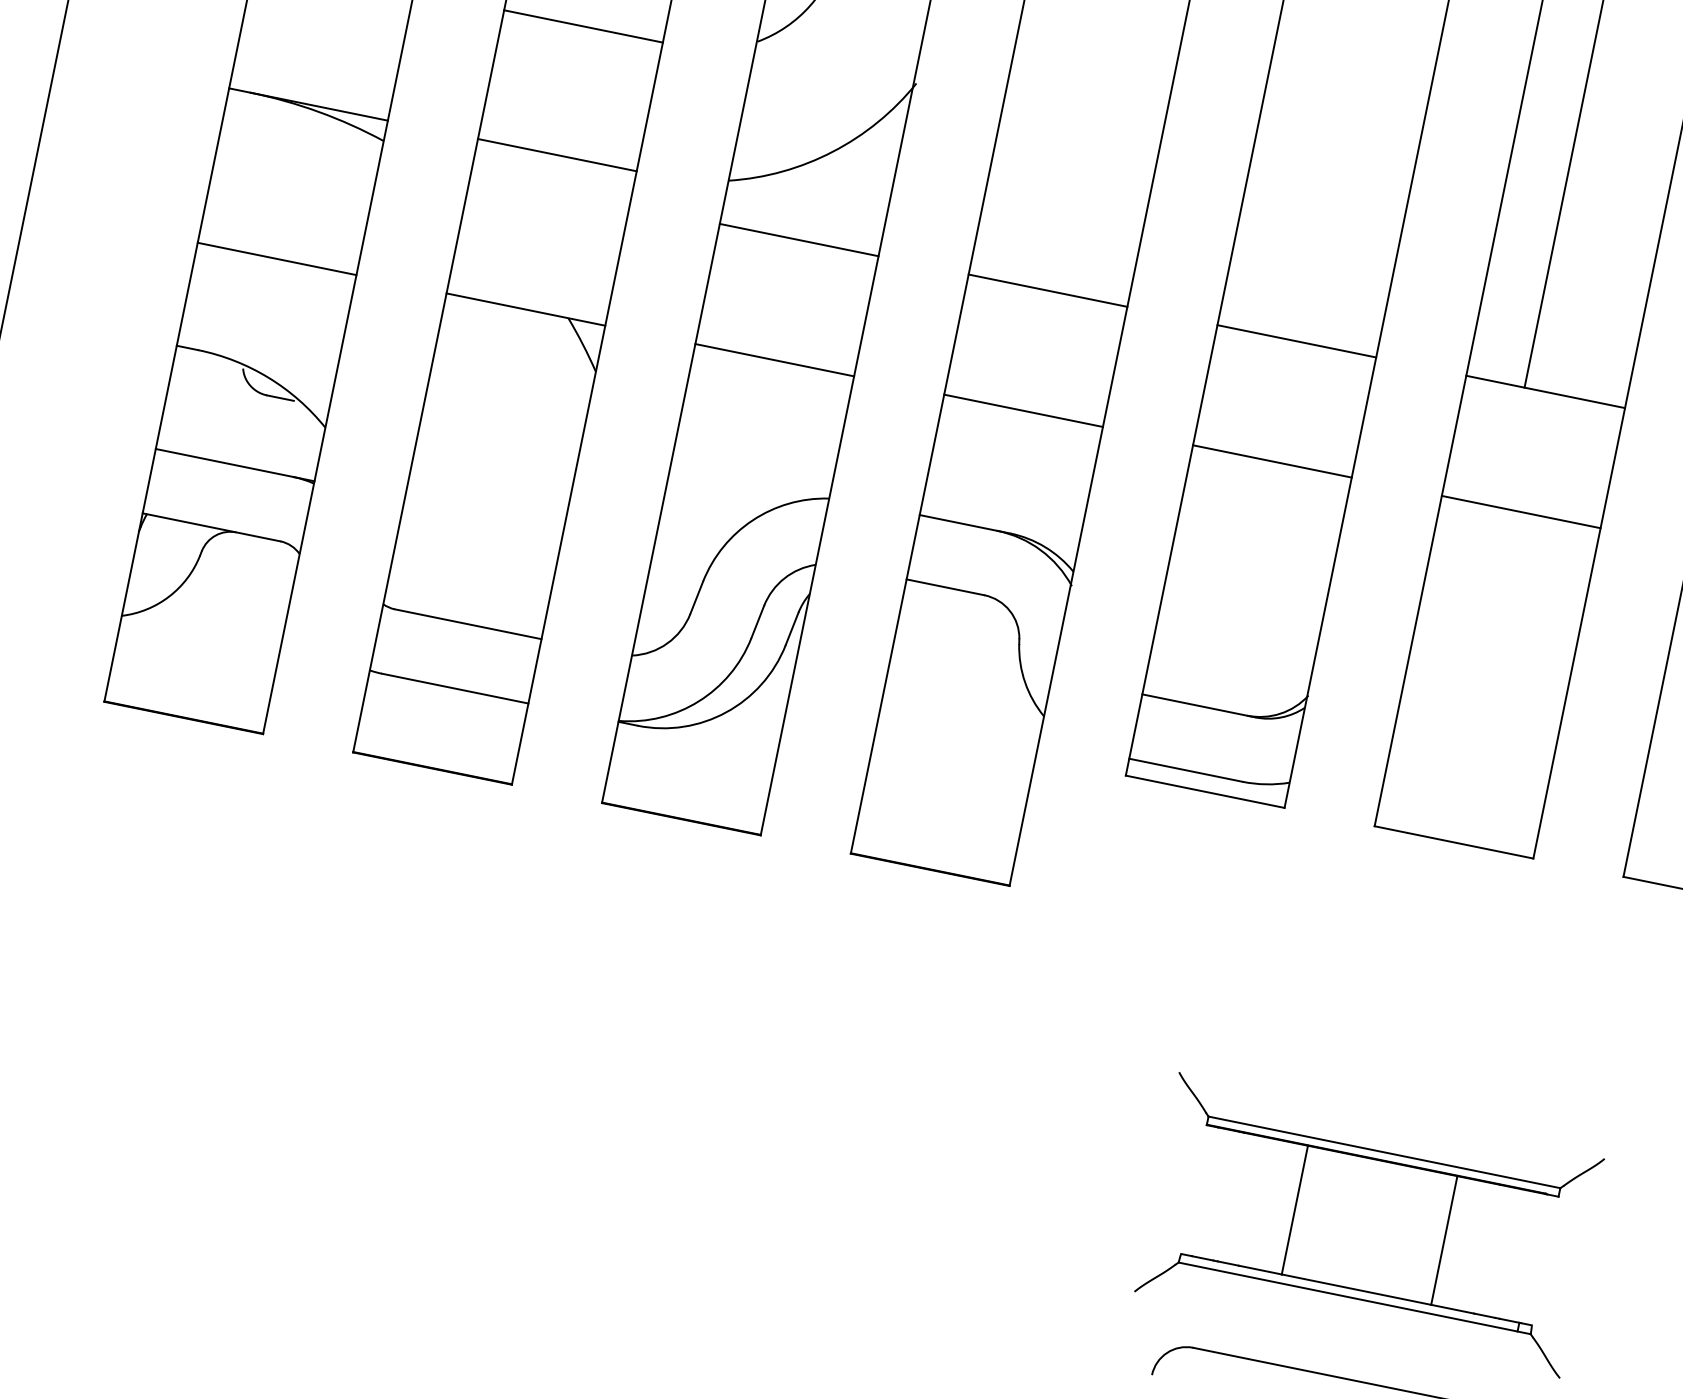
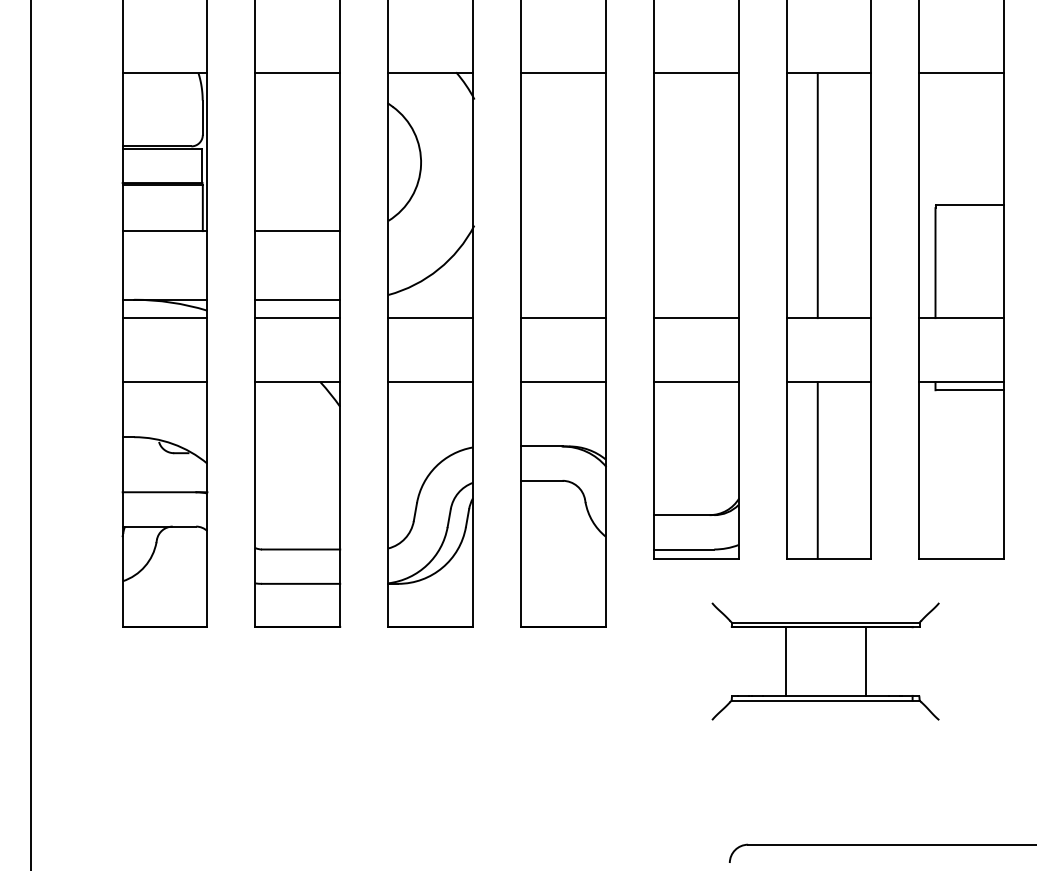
line: (300, 139) -> (164, 318), added
line: (549, 190) -> (297, 318), added
line: (1465, 673) -> (817, 470), added
part: (1369, 1225) -> (825, 661), moved

